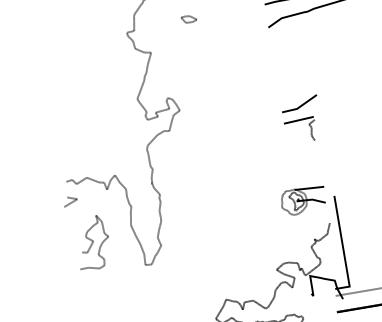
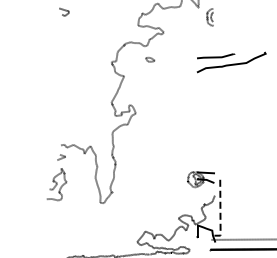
part: (302, 118) -> (208, 130), removed
curve: (92, 242) -> (56, 184), moved
line: (343, 248) -> (220, 212), solid -> dashed

